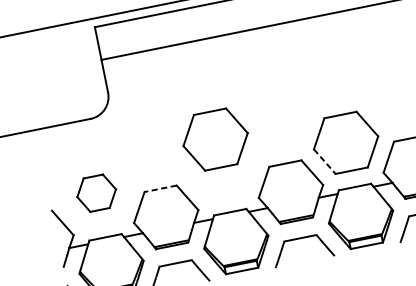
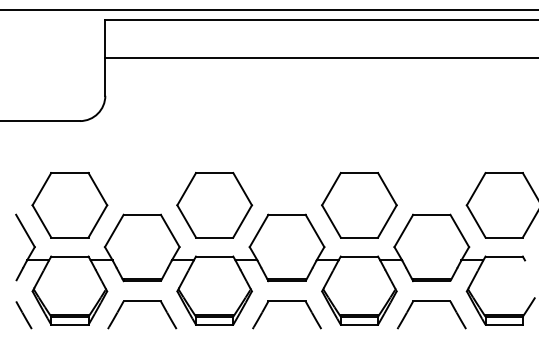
part: (215, 139) -> (214, 205), moved
line: (324, 161) -> (331, 221), dashed -> solid
line: (160, 188) -> (142, 214), dashed -> solid
part: (96, 193) -> (69, 205), size x1.67

